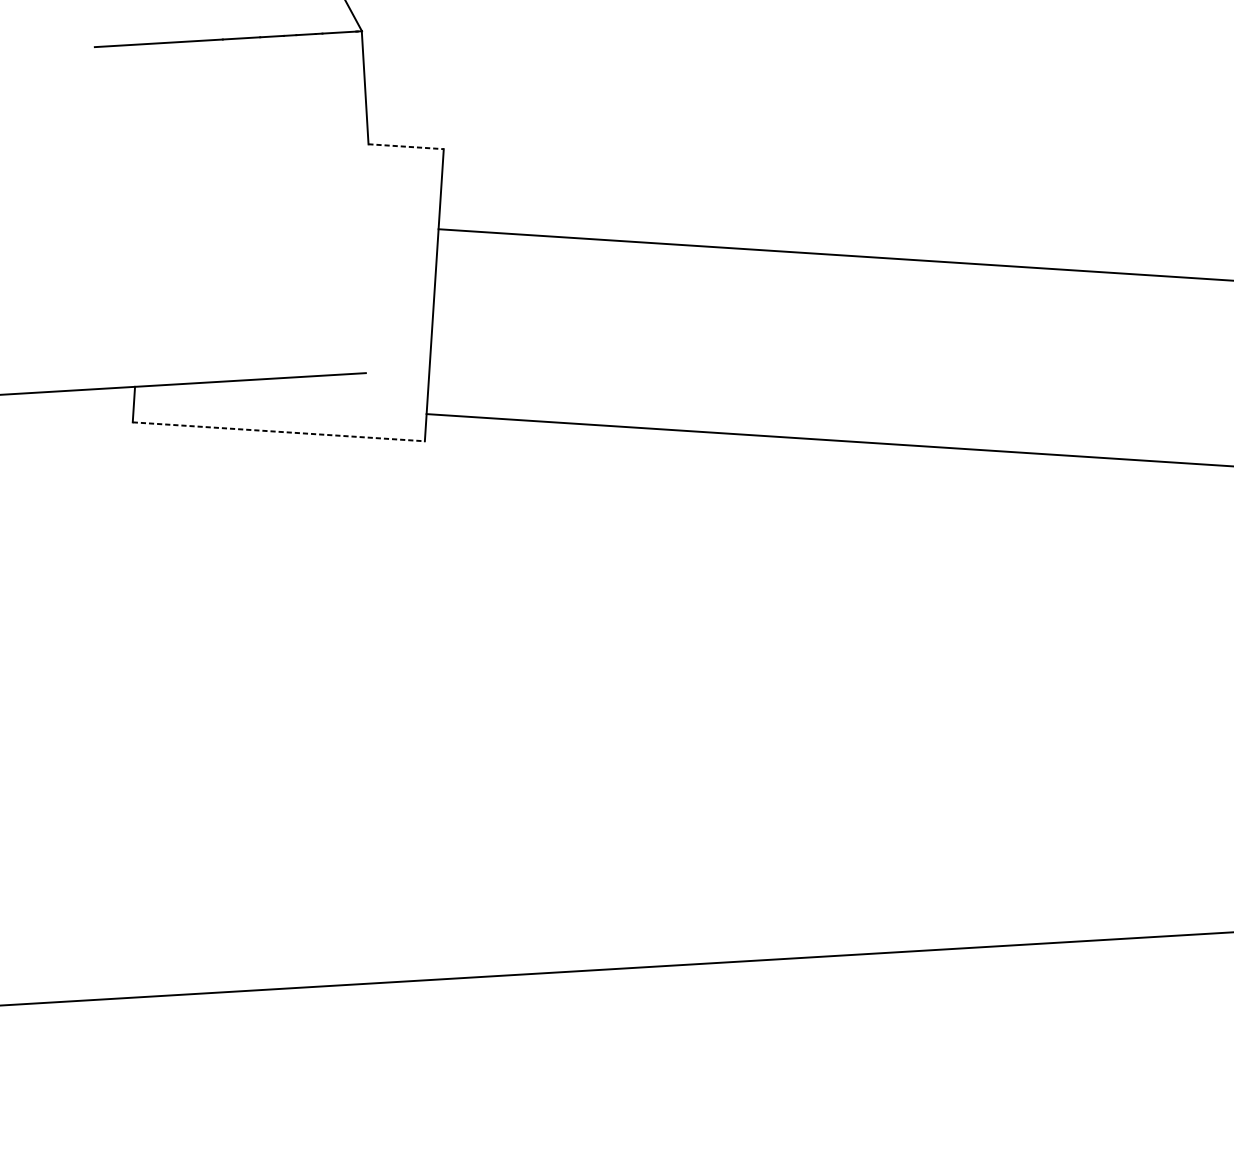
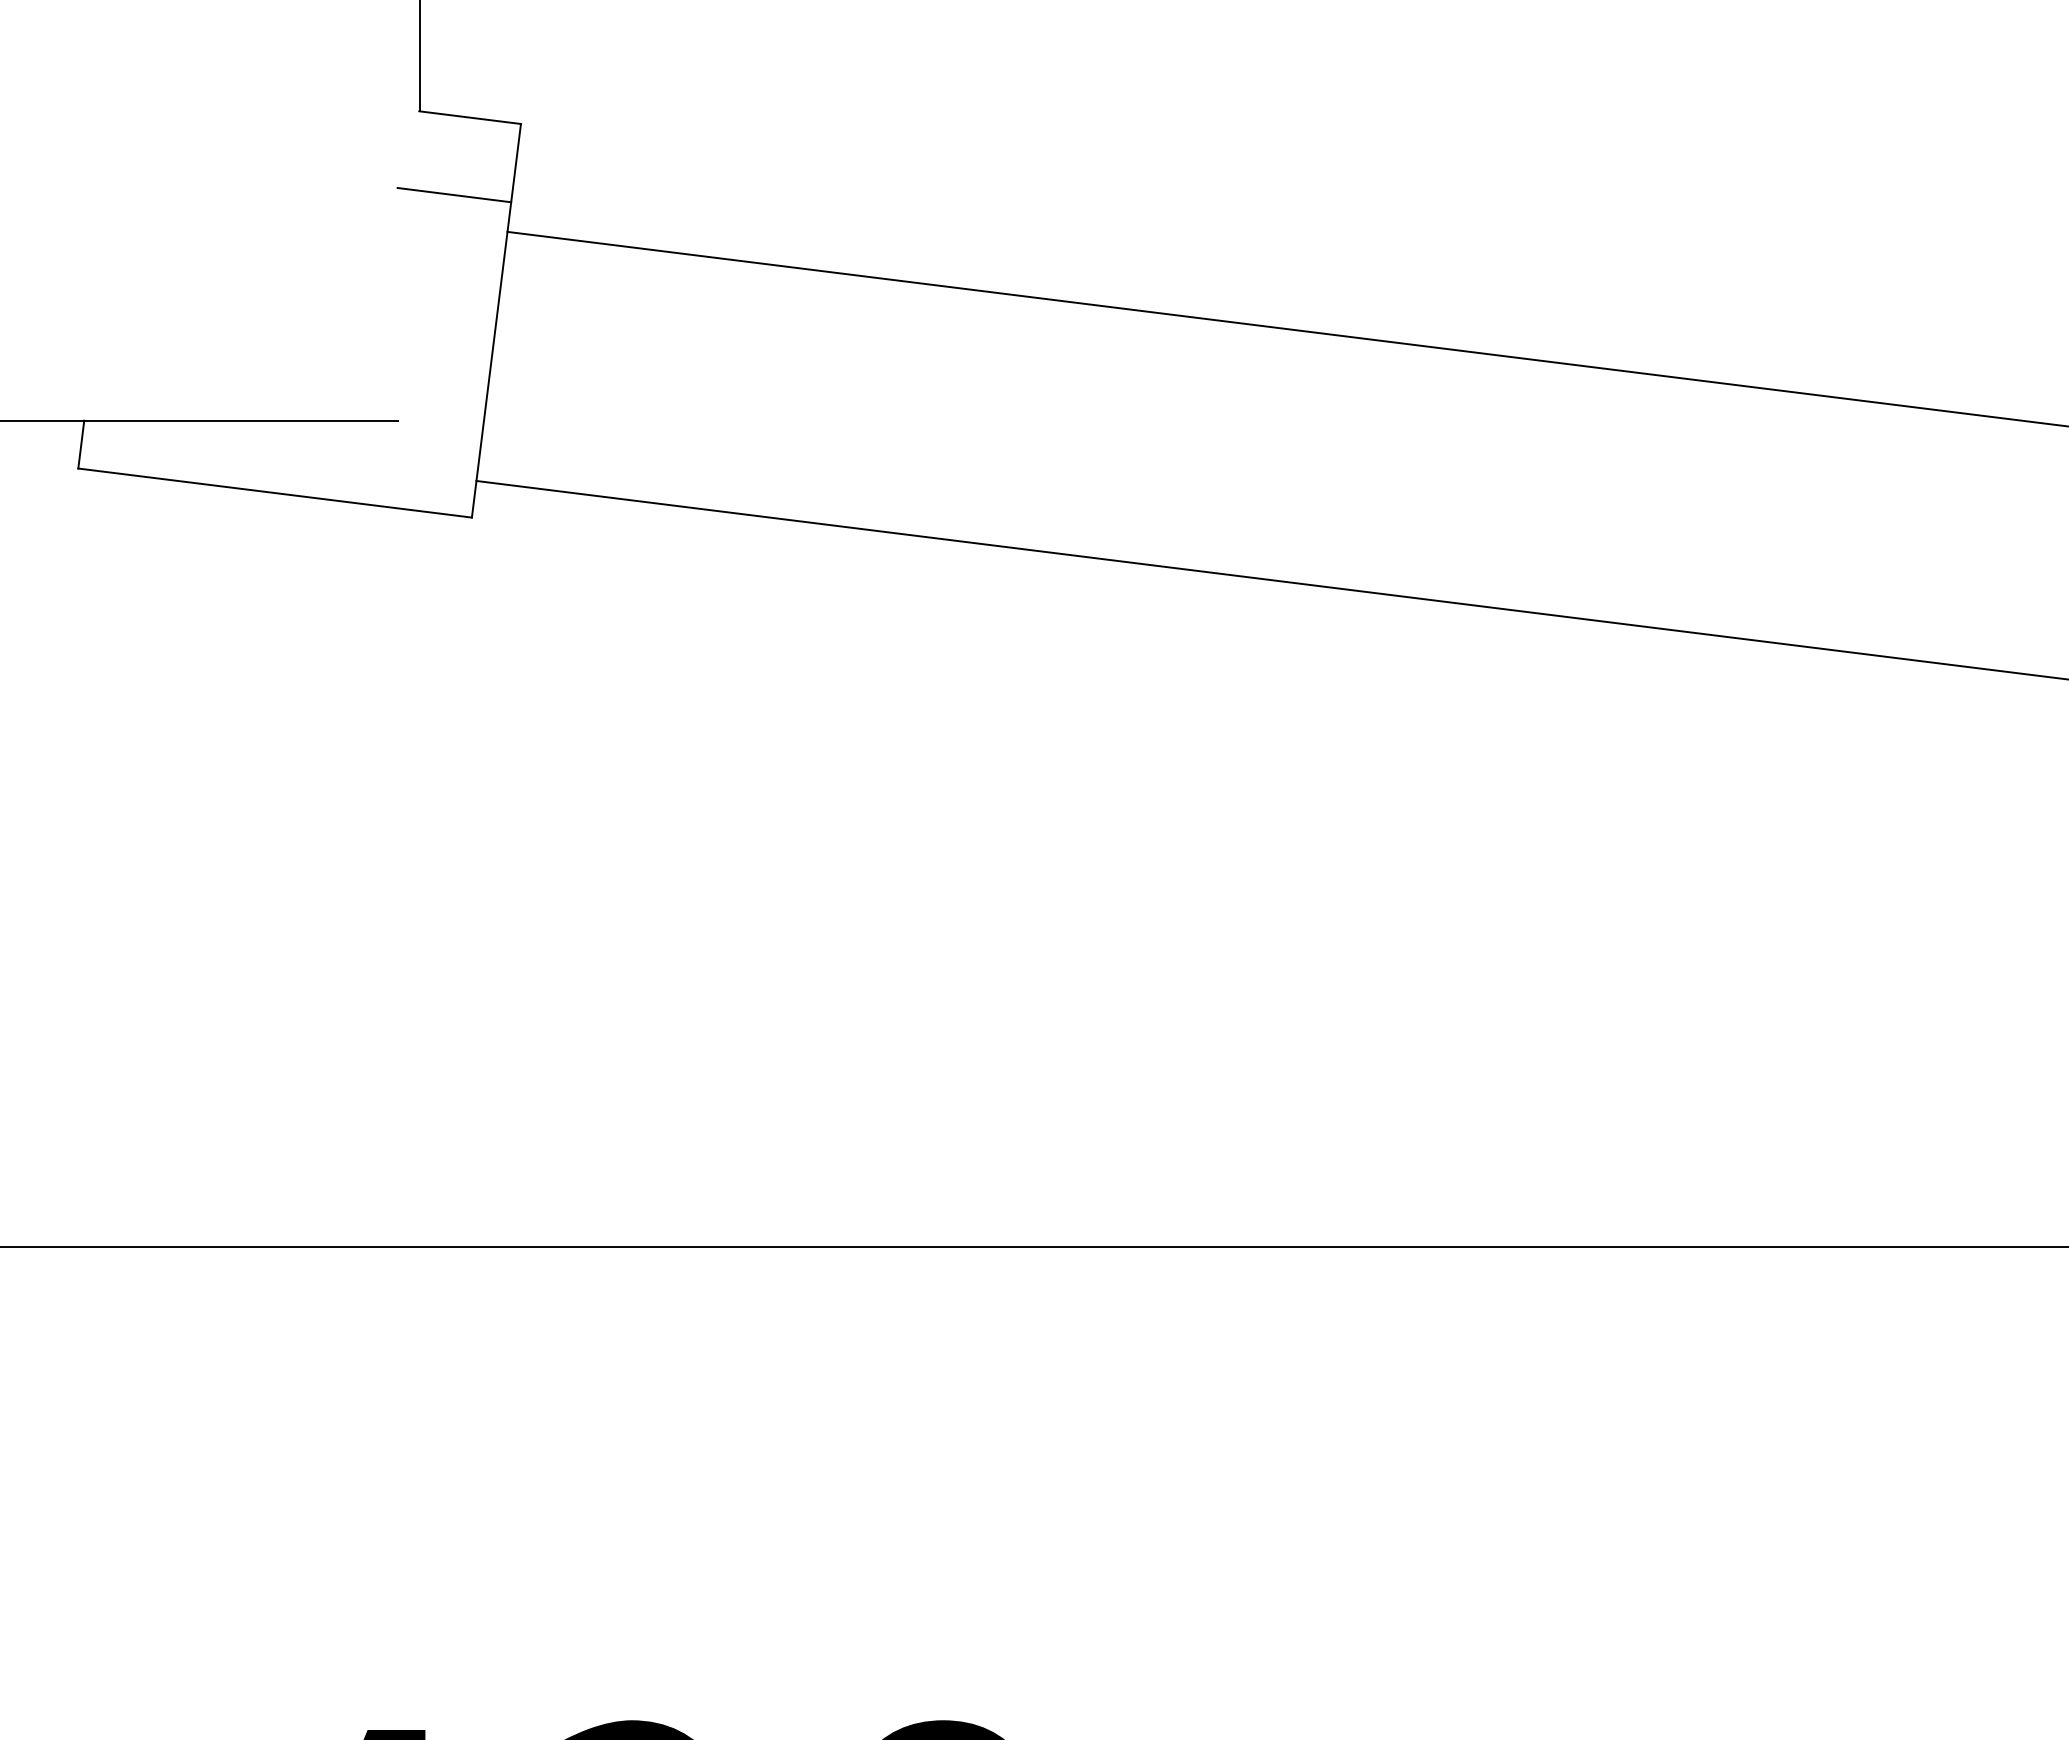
line: (406, 146) -> (470, 117), dashed -> solid
line: (397, 204) -> (454, 194), added
line: (279, 432) -> (275, 493), dashed -> solid

